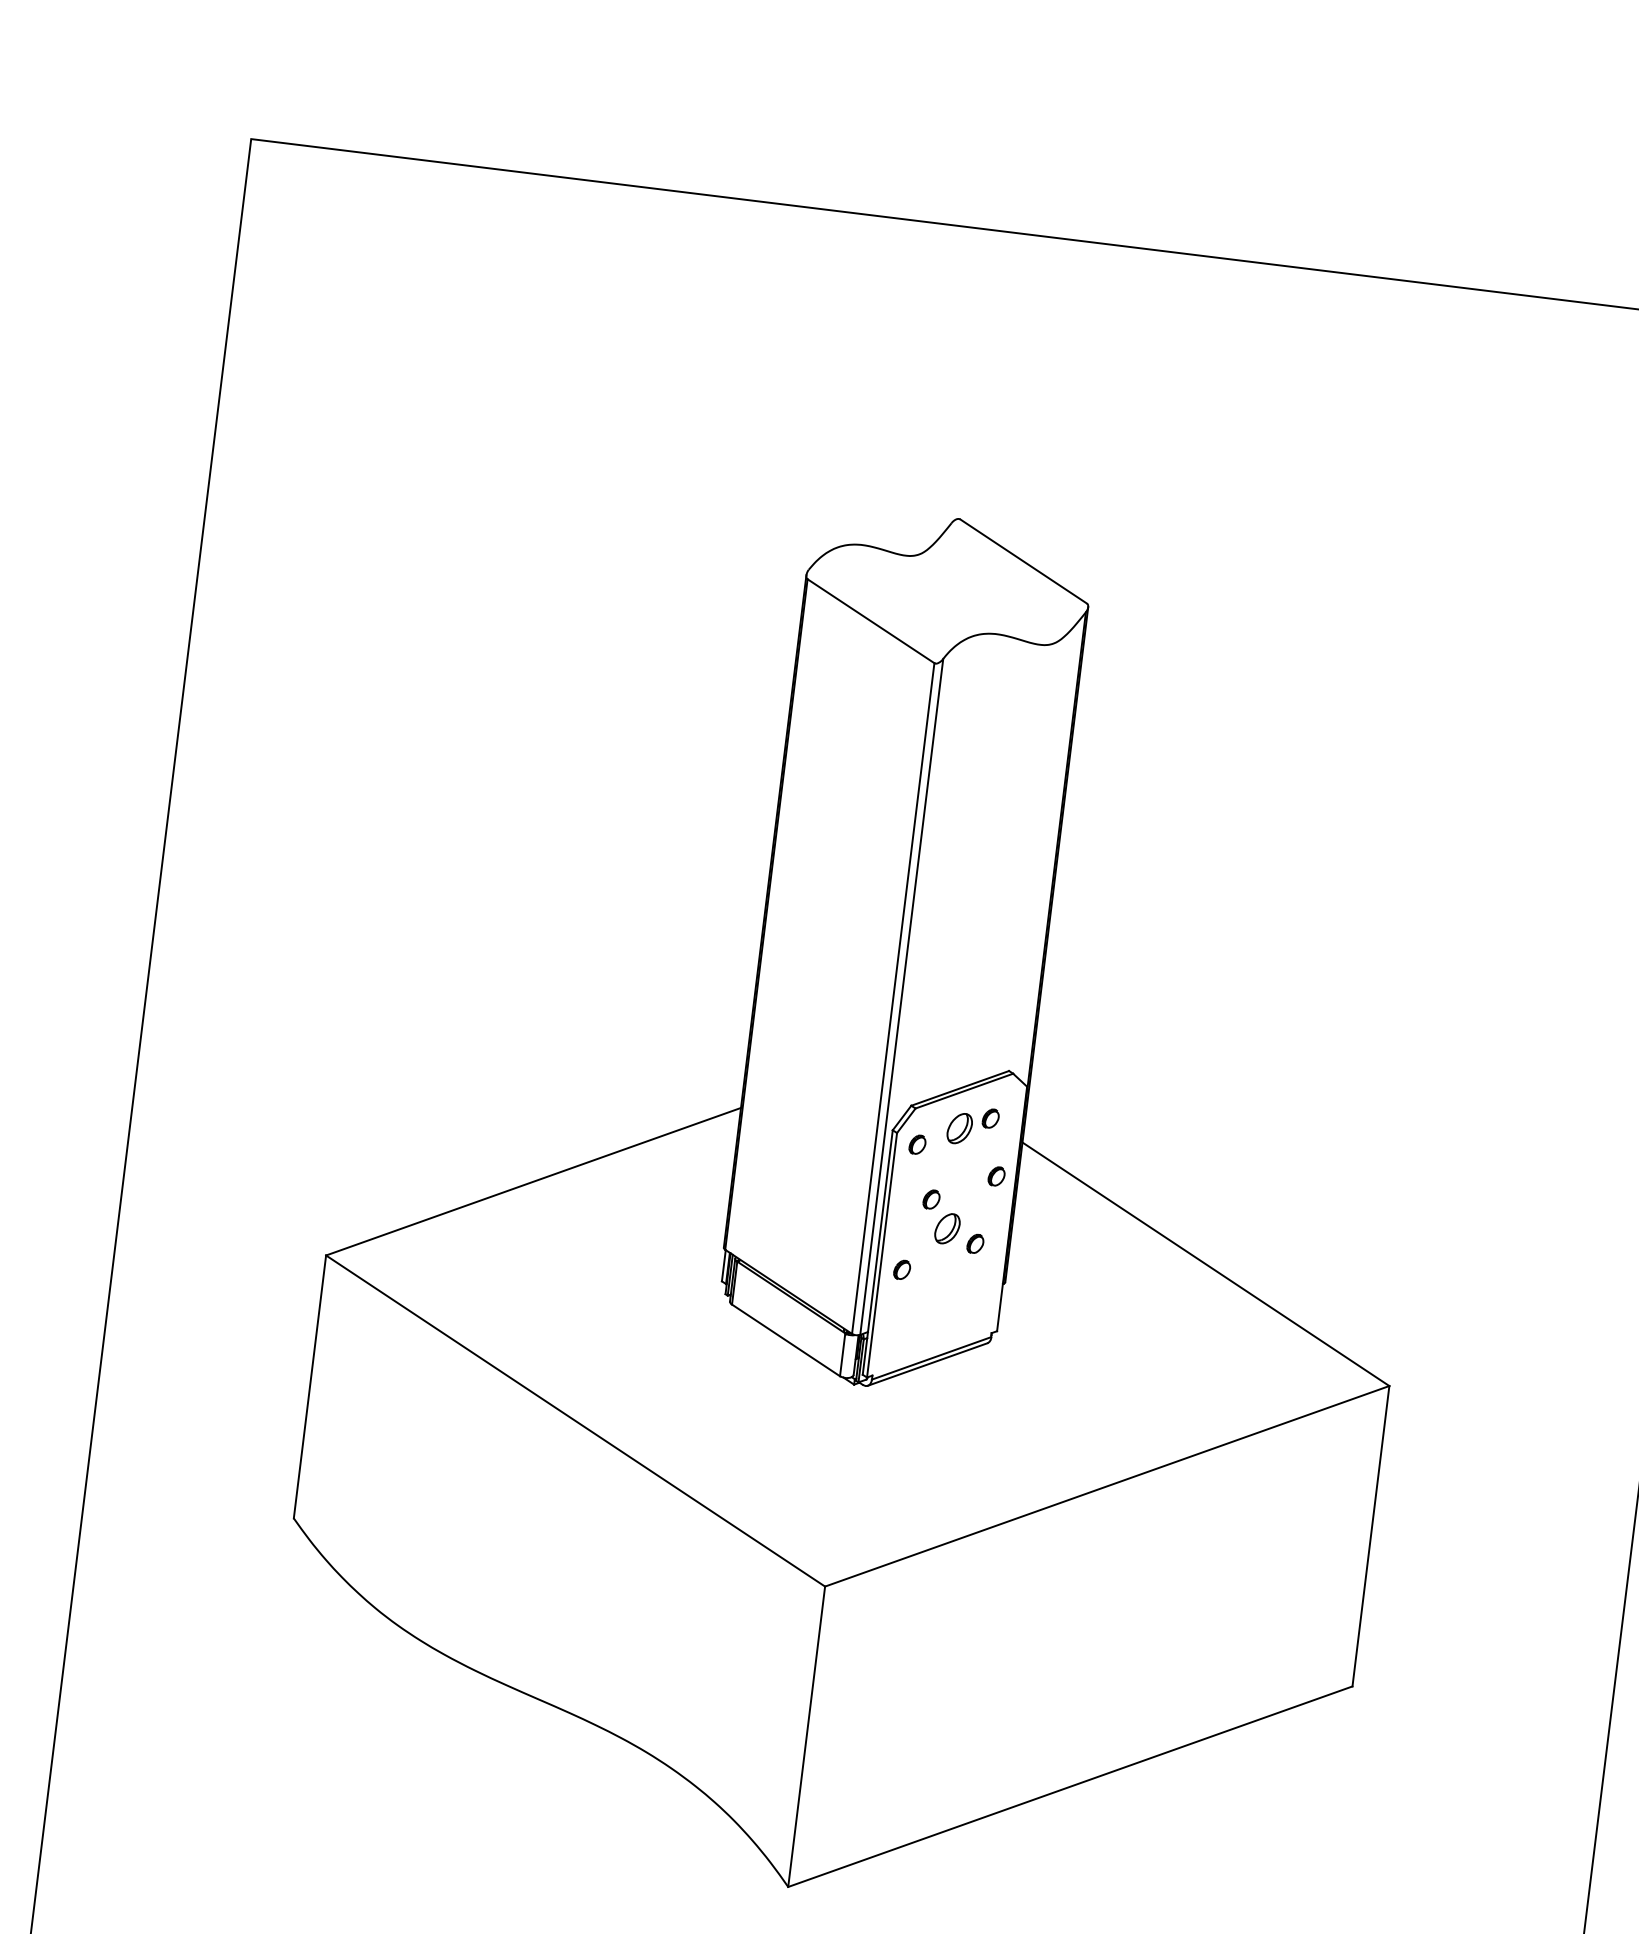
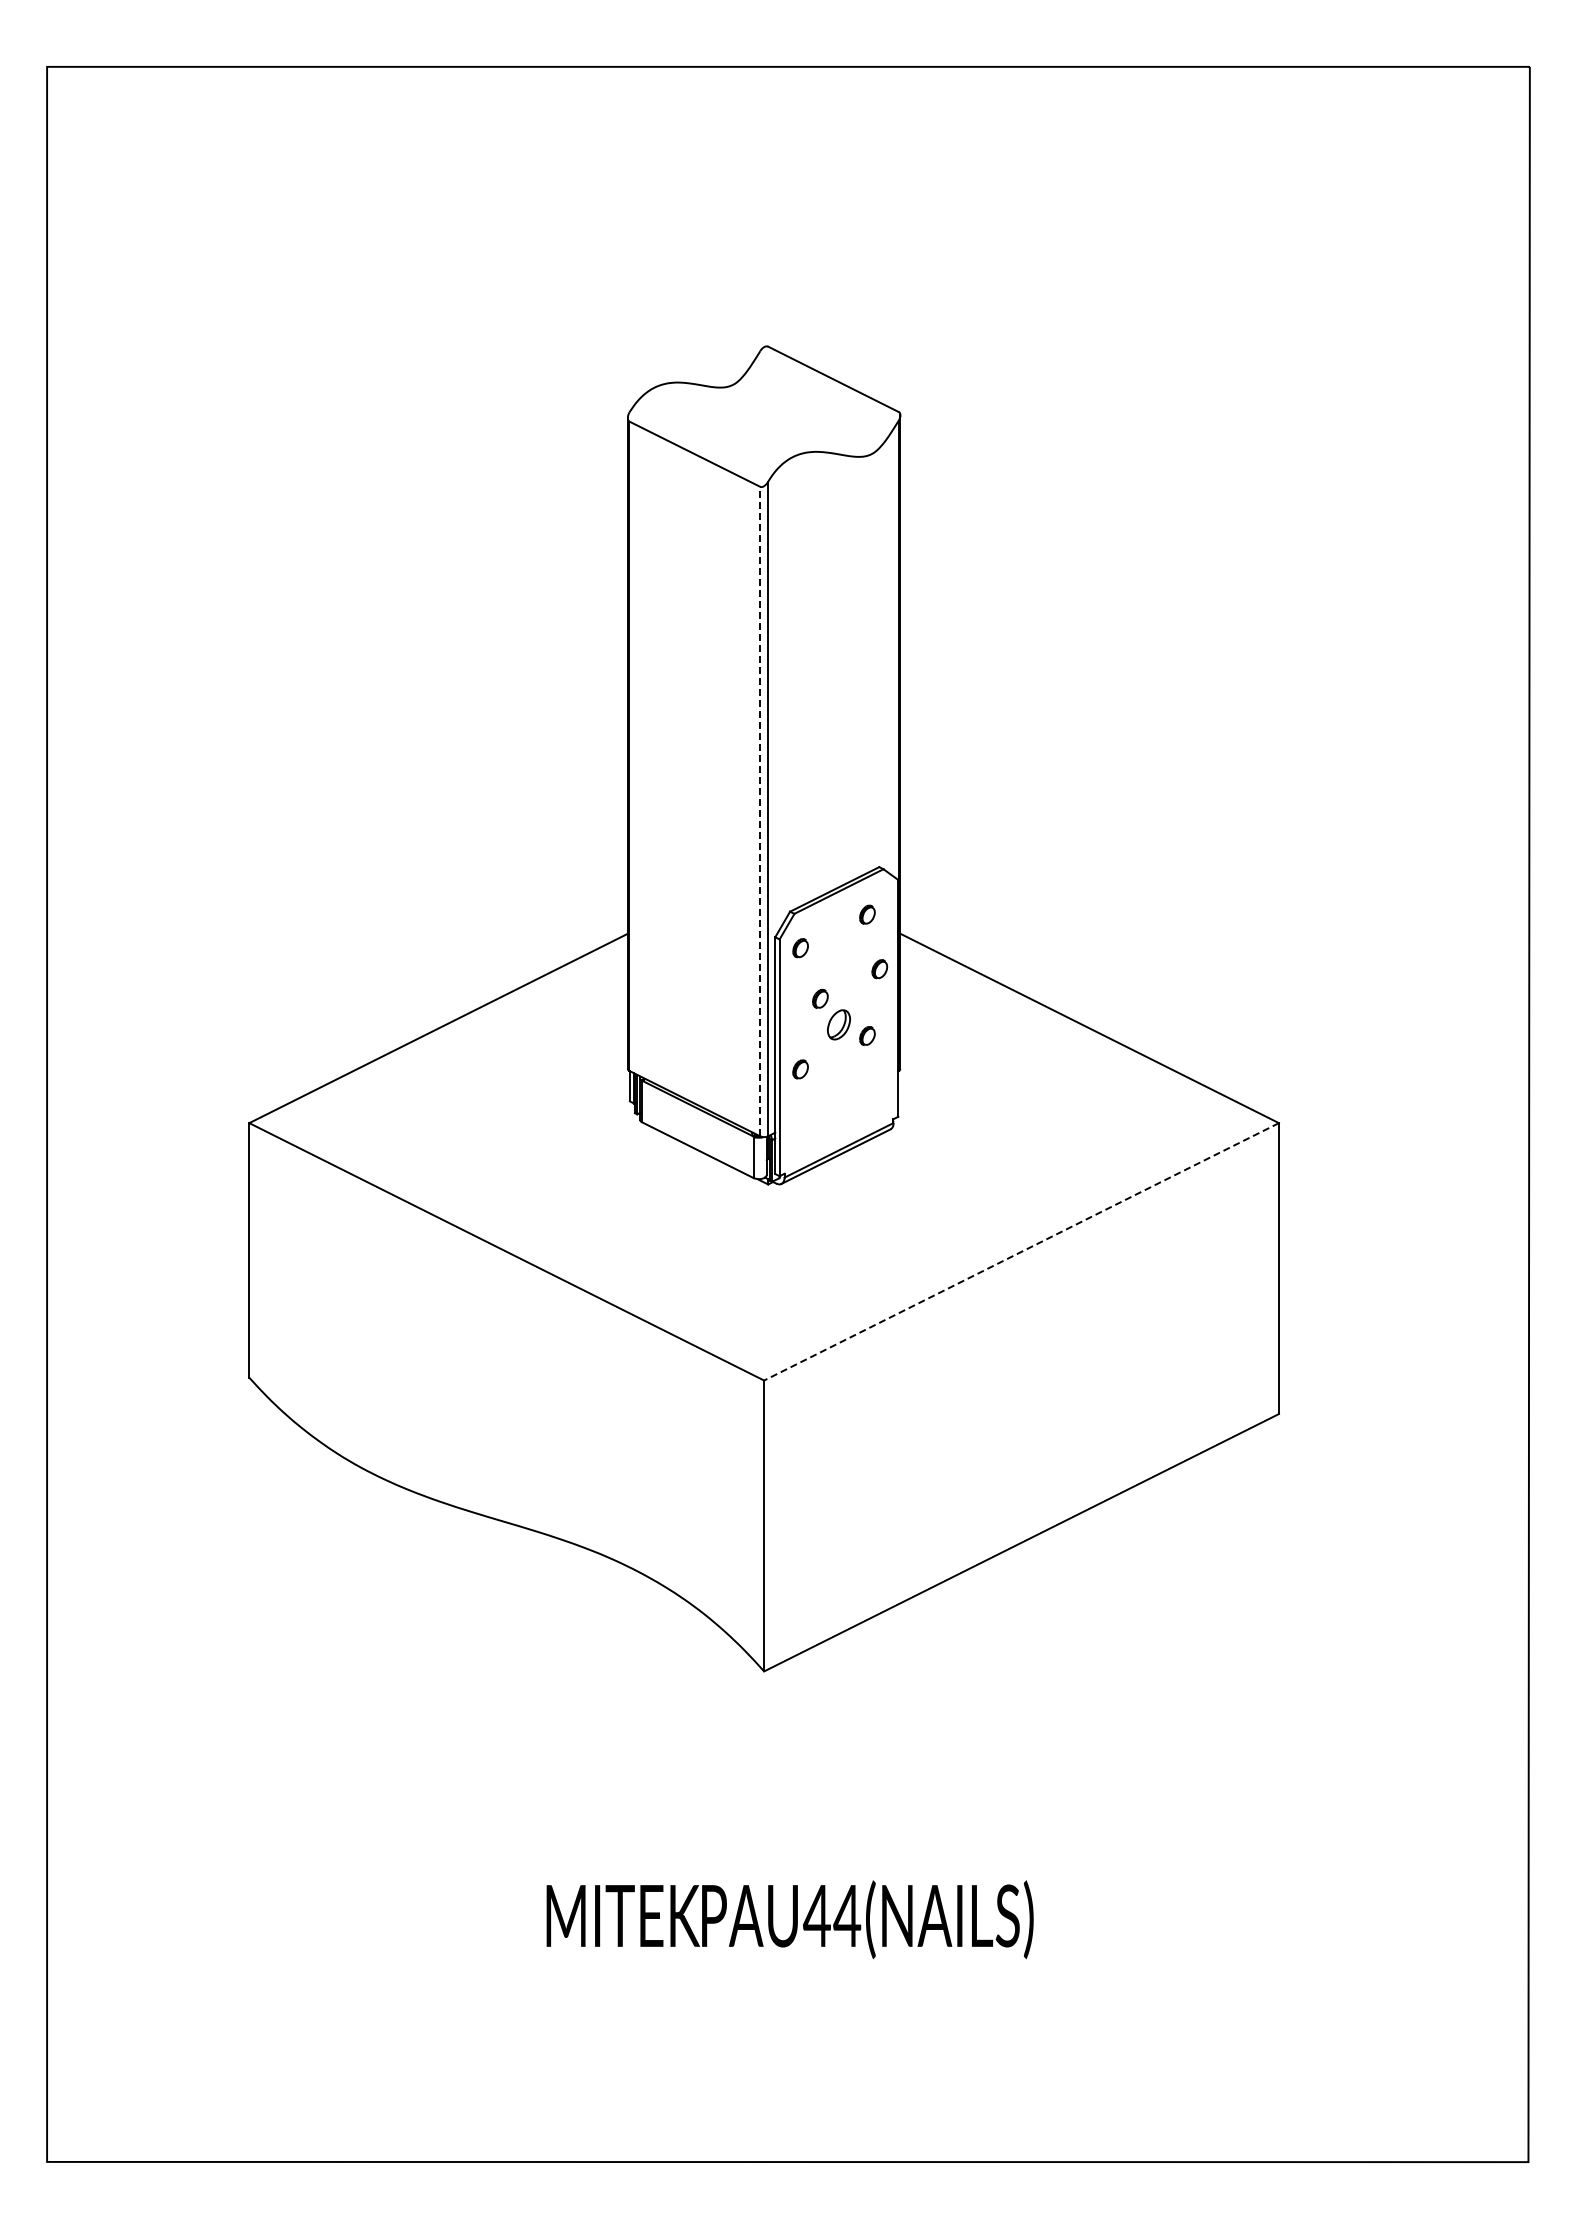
line: (893, 998) -> (760, 811), solid -> dashed
part: (959, 1128) -> (838, 927), removed
line: (1107, 1485) -> (1021, 1251), solid -> dashed

